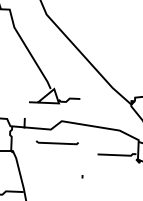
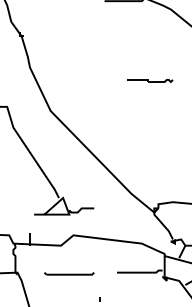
line: (57, 142) -> (69, 273), moved

